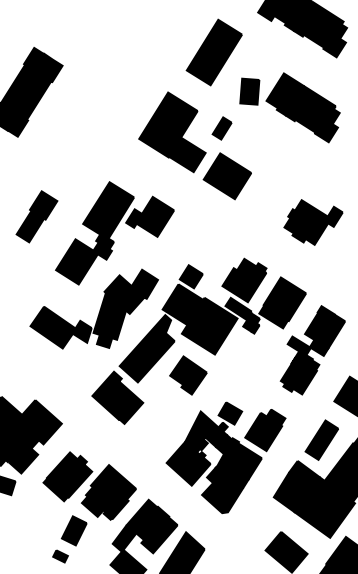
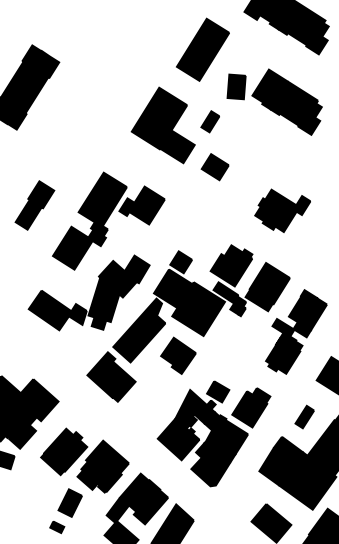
part: (226, 176) -> (214, 167), size x0.6
part: (313, 222) -> (282, 210), moved
part: (321, 439) -> (304, 416), size x0.6

